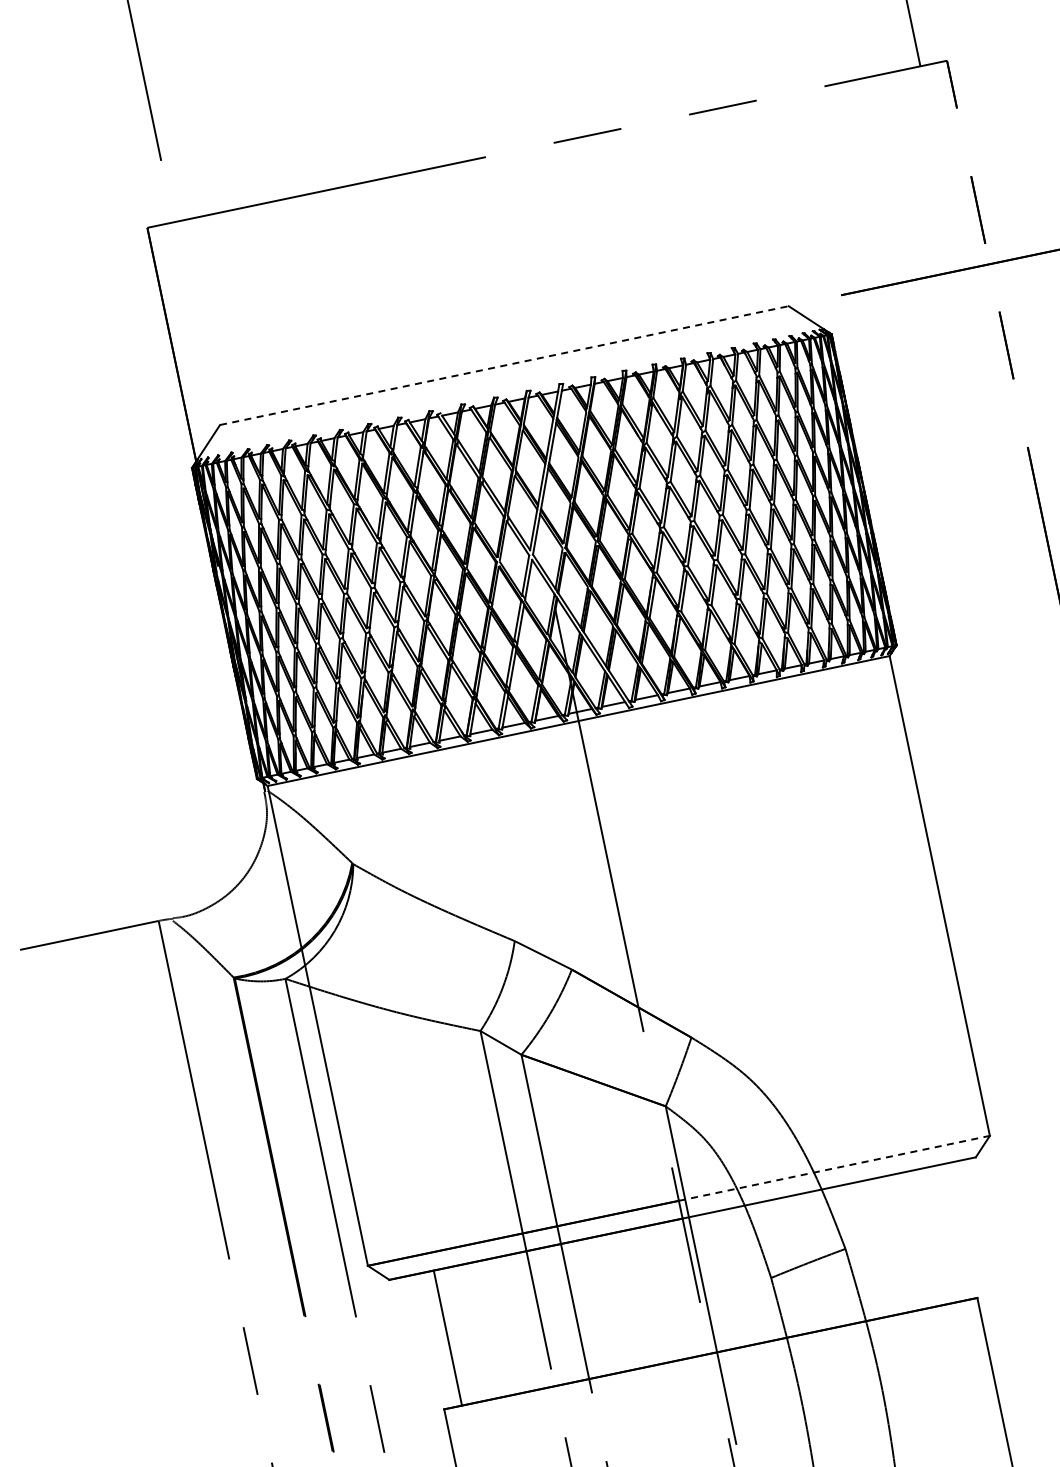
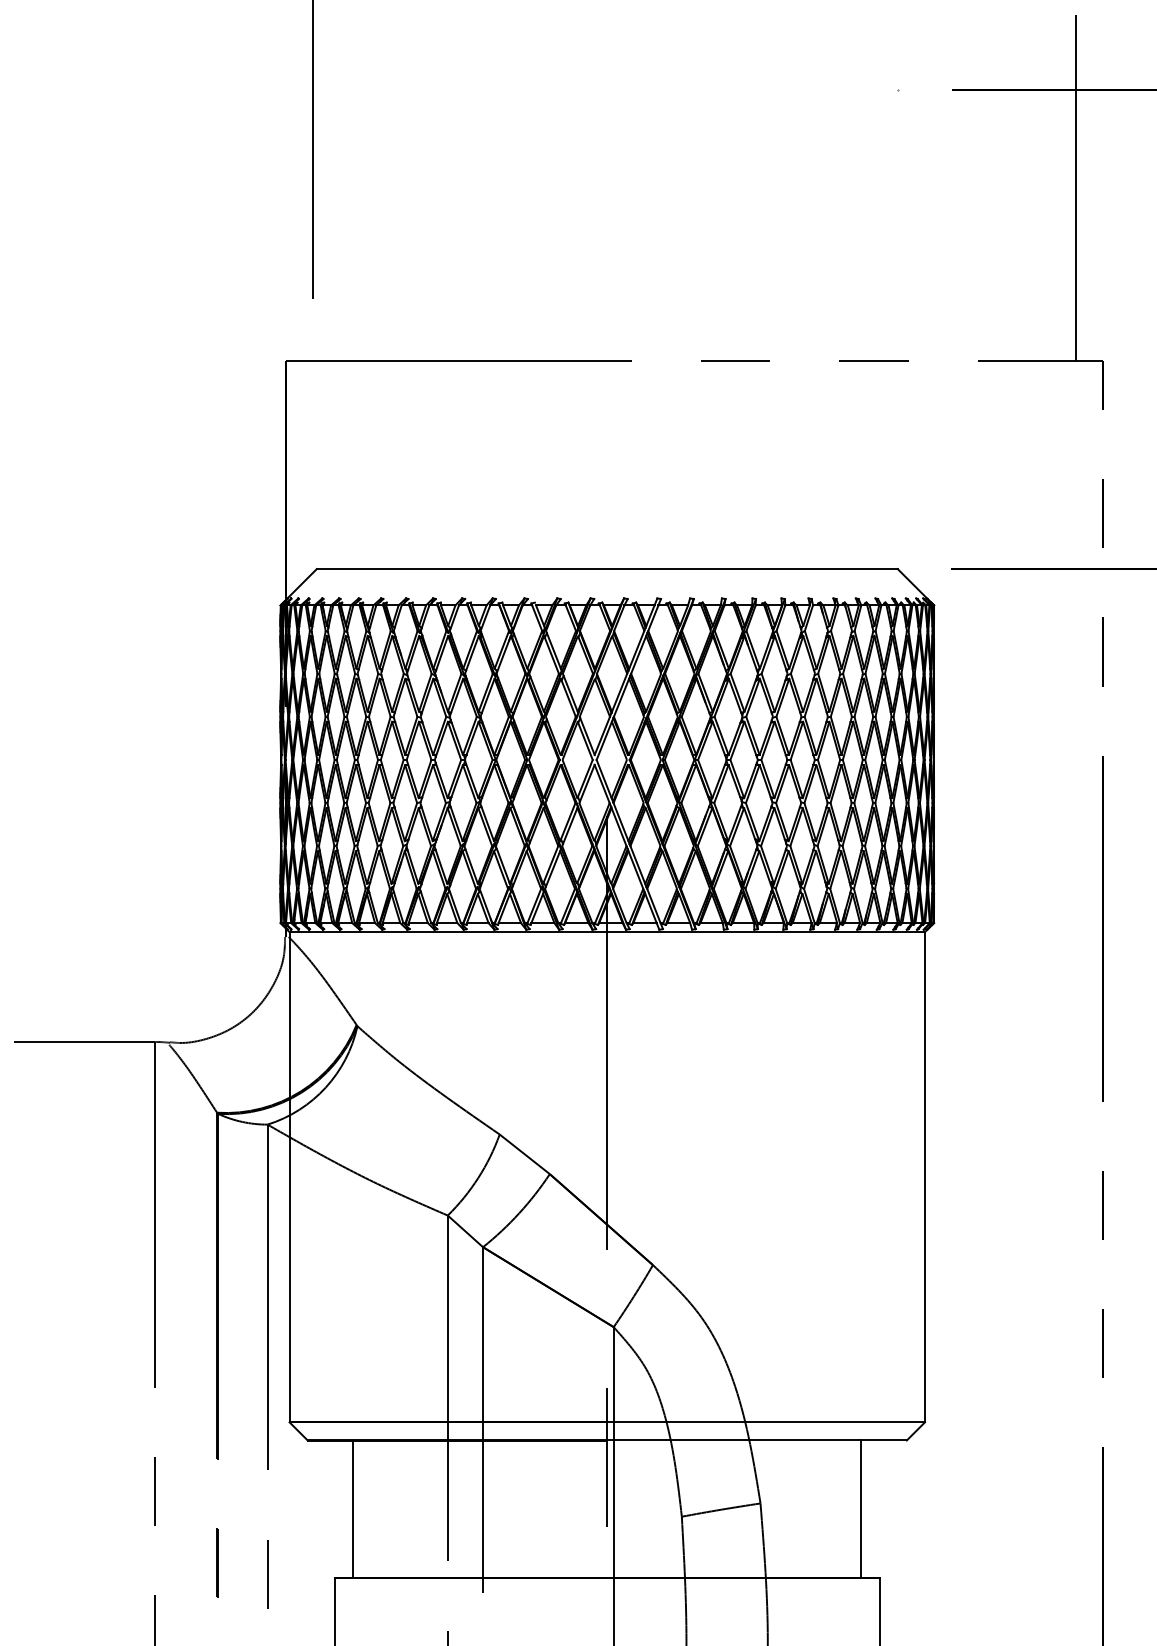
line: (504, 365) -> (607, 569), dashed -> solid
line: (834, 1168) -> (766, 1422), dashed -> solid
line: (945, 1234) -> (861, 1509), added

